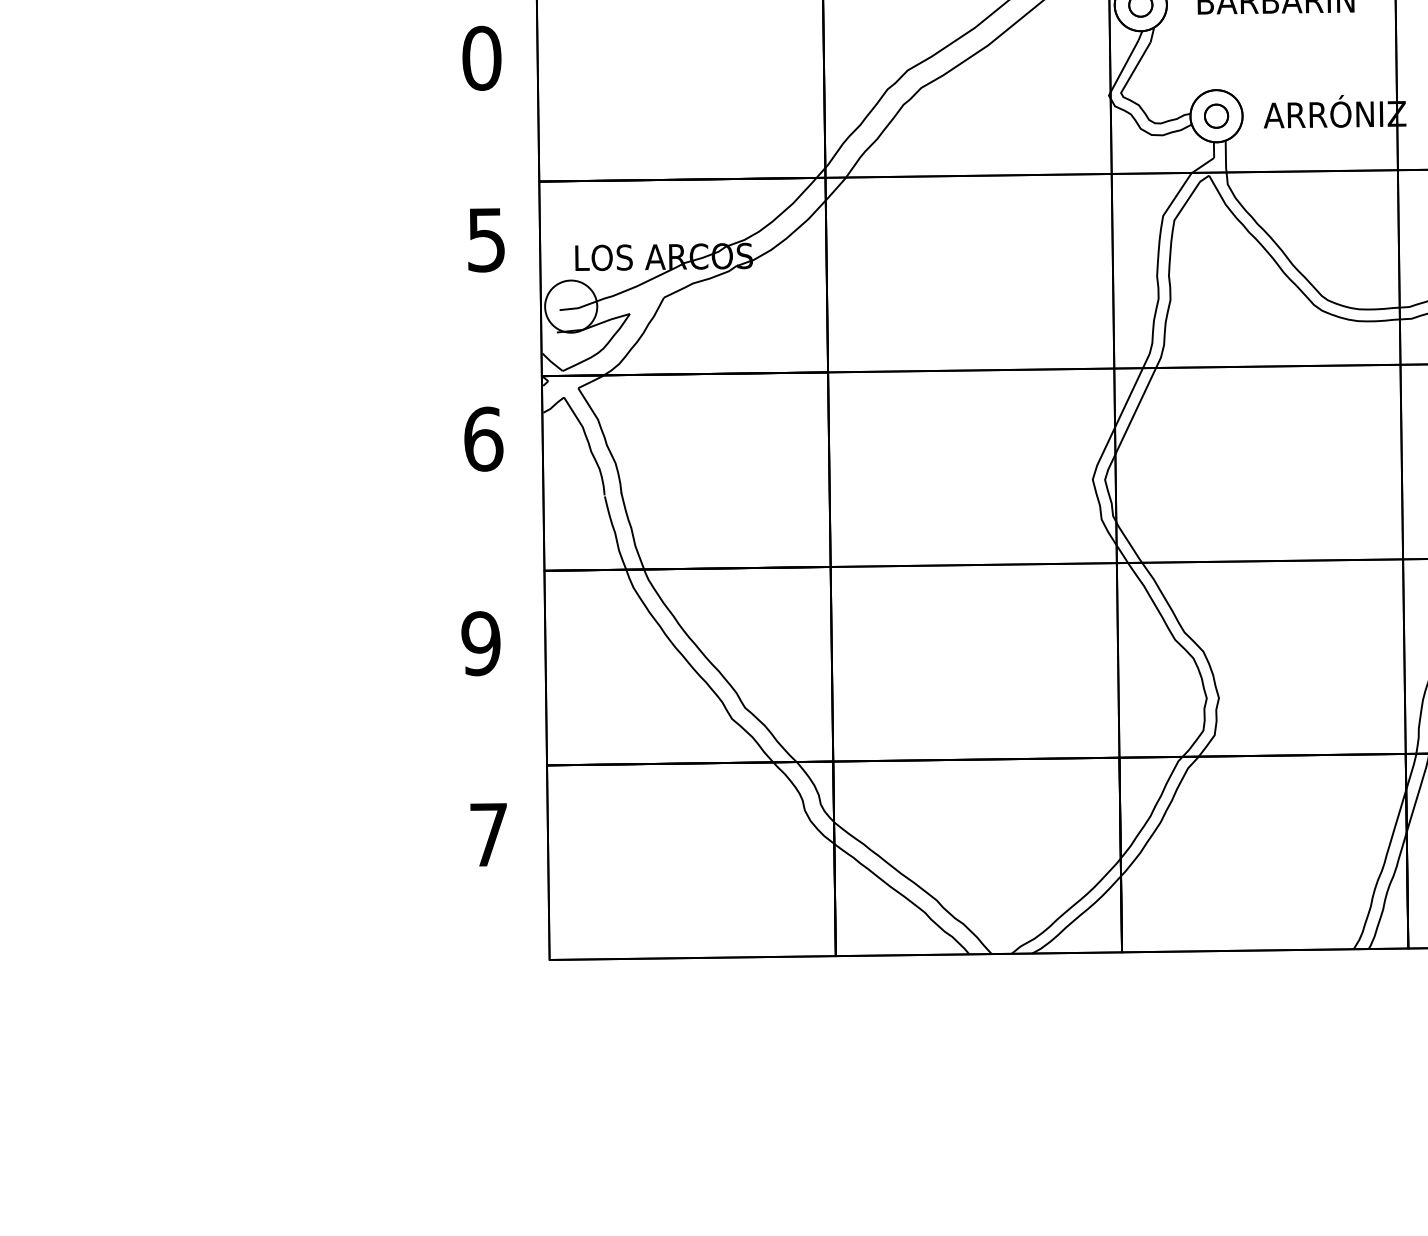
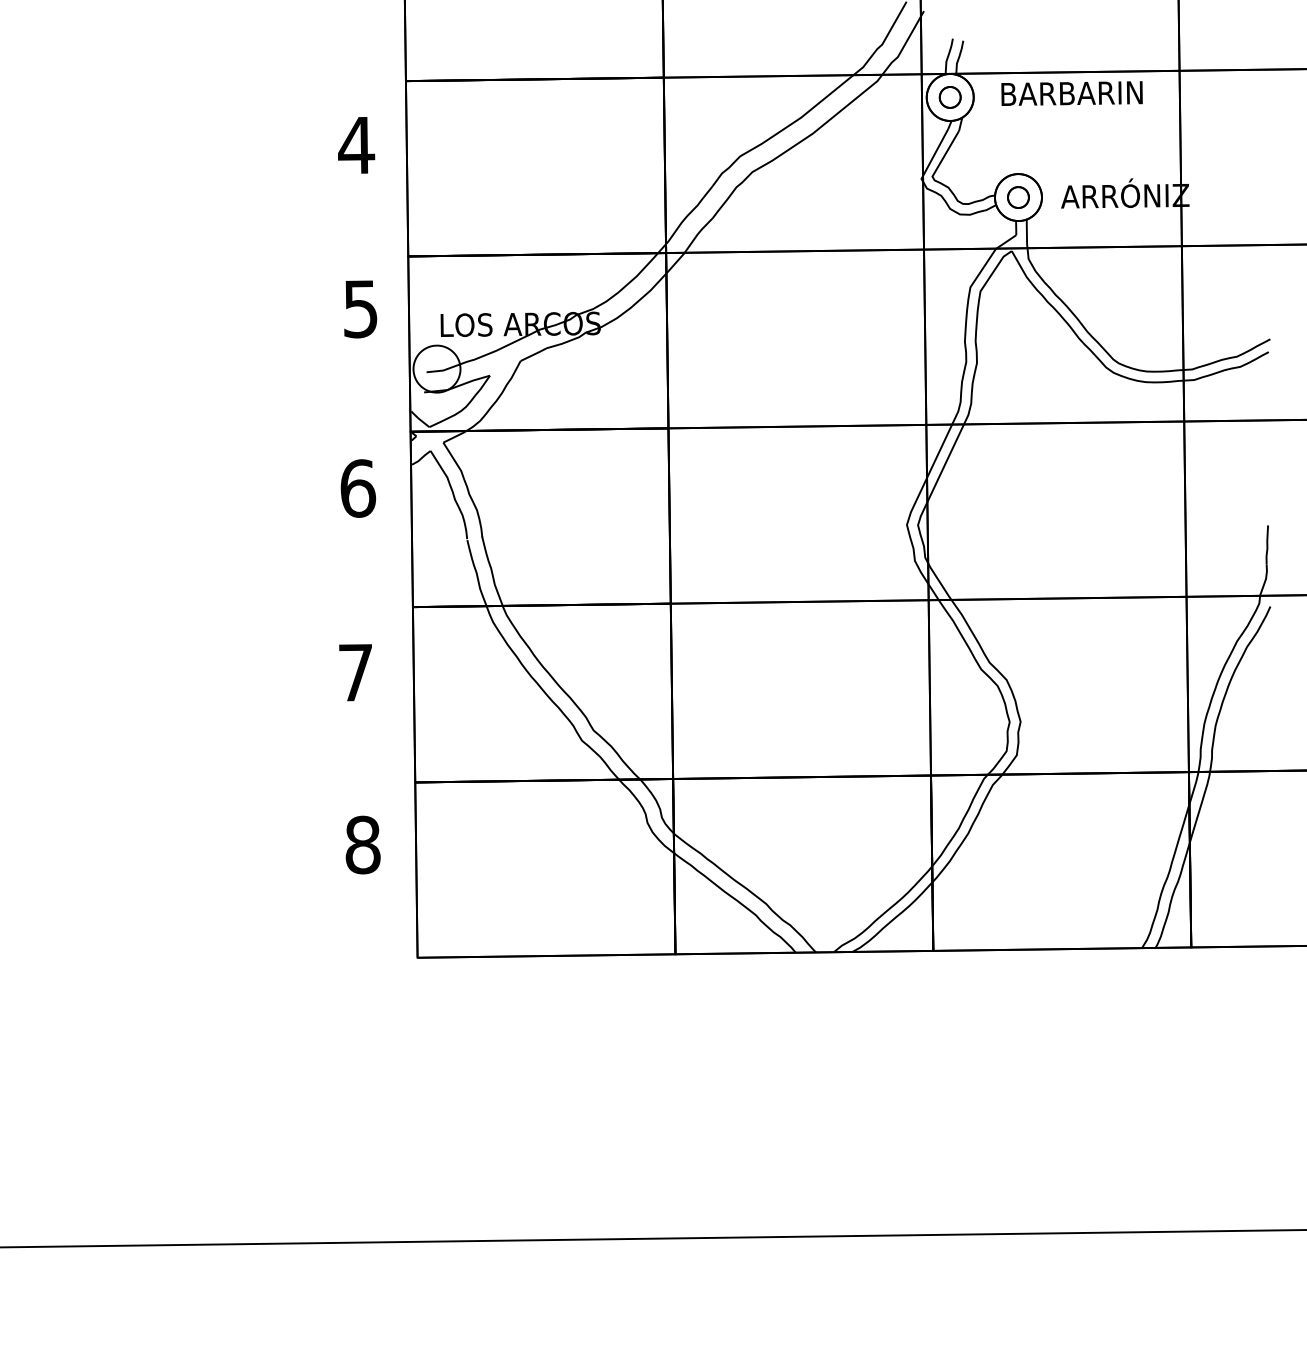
text: (481, 58) -> (356, 145), 0 -> 4
text: (480, 643) -> (355, 672), 9 -> 7
text: (488, 834) -> (362, 844), 7 -> 8

